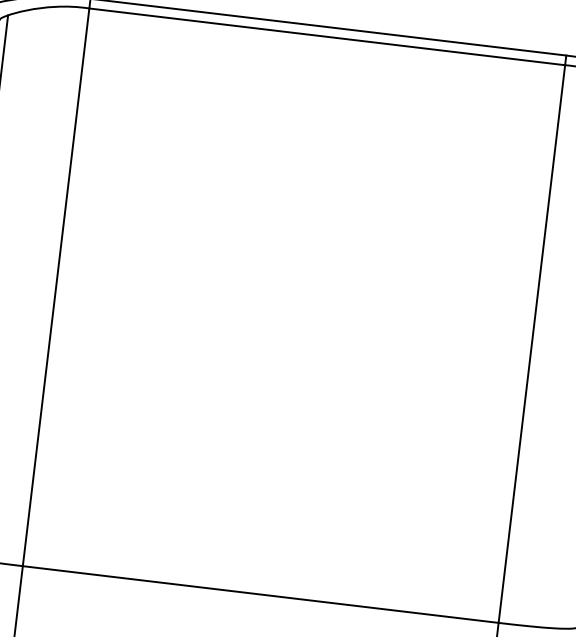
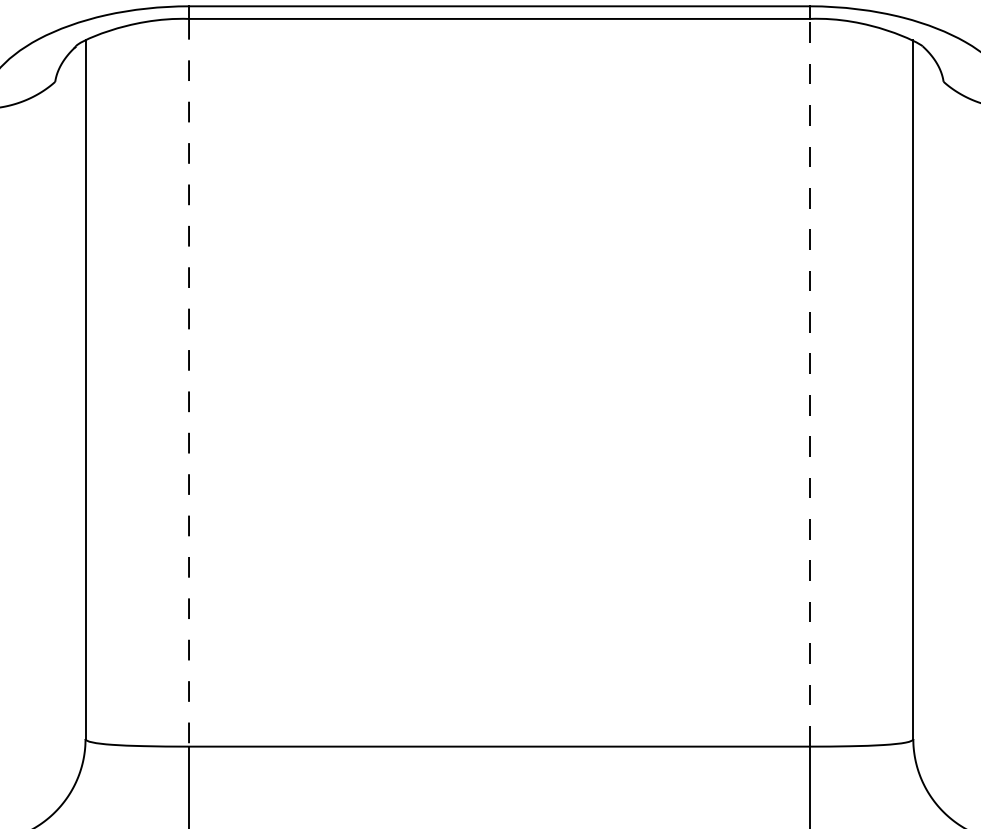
line: (56, 287) -> (189, 382), solid -> dashed
line: (531, 343) -> (809, 382), solid -> dashed

